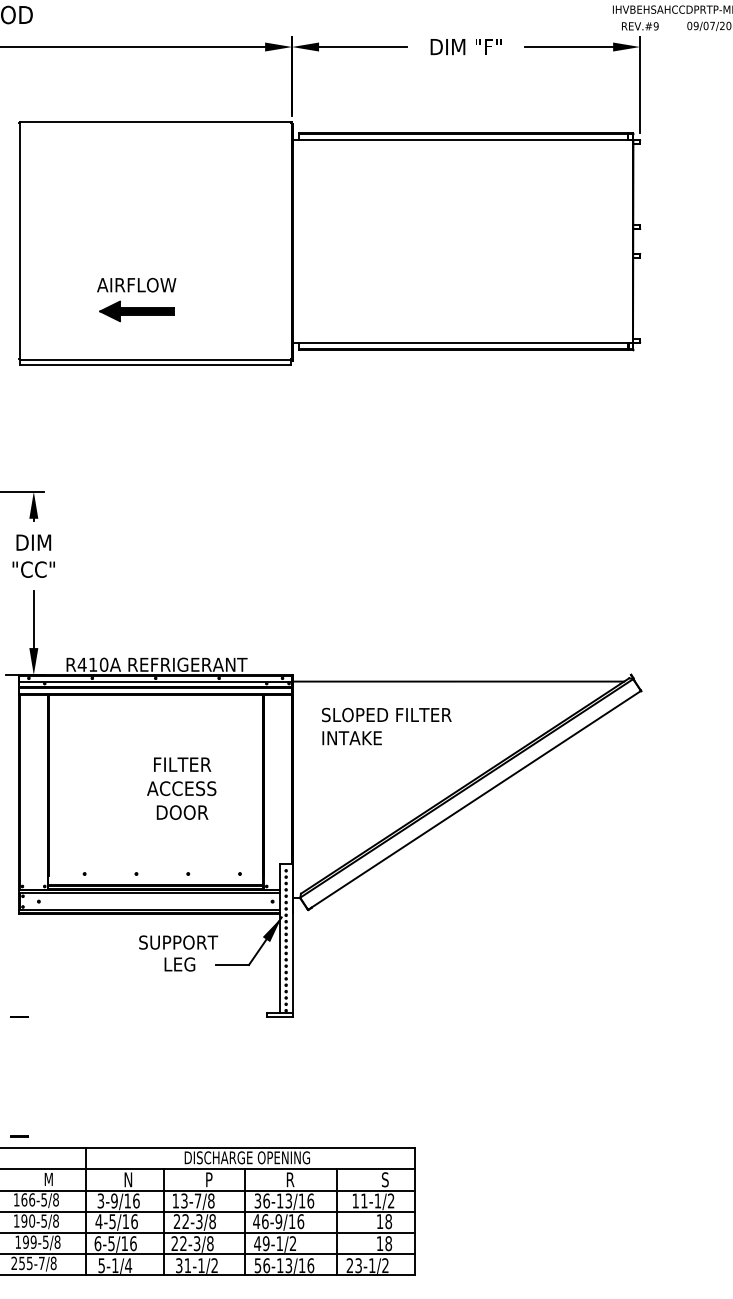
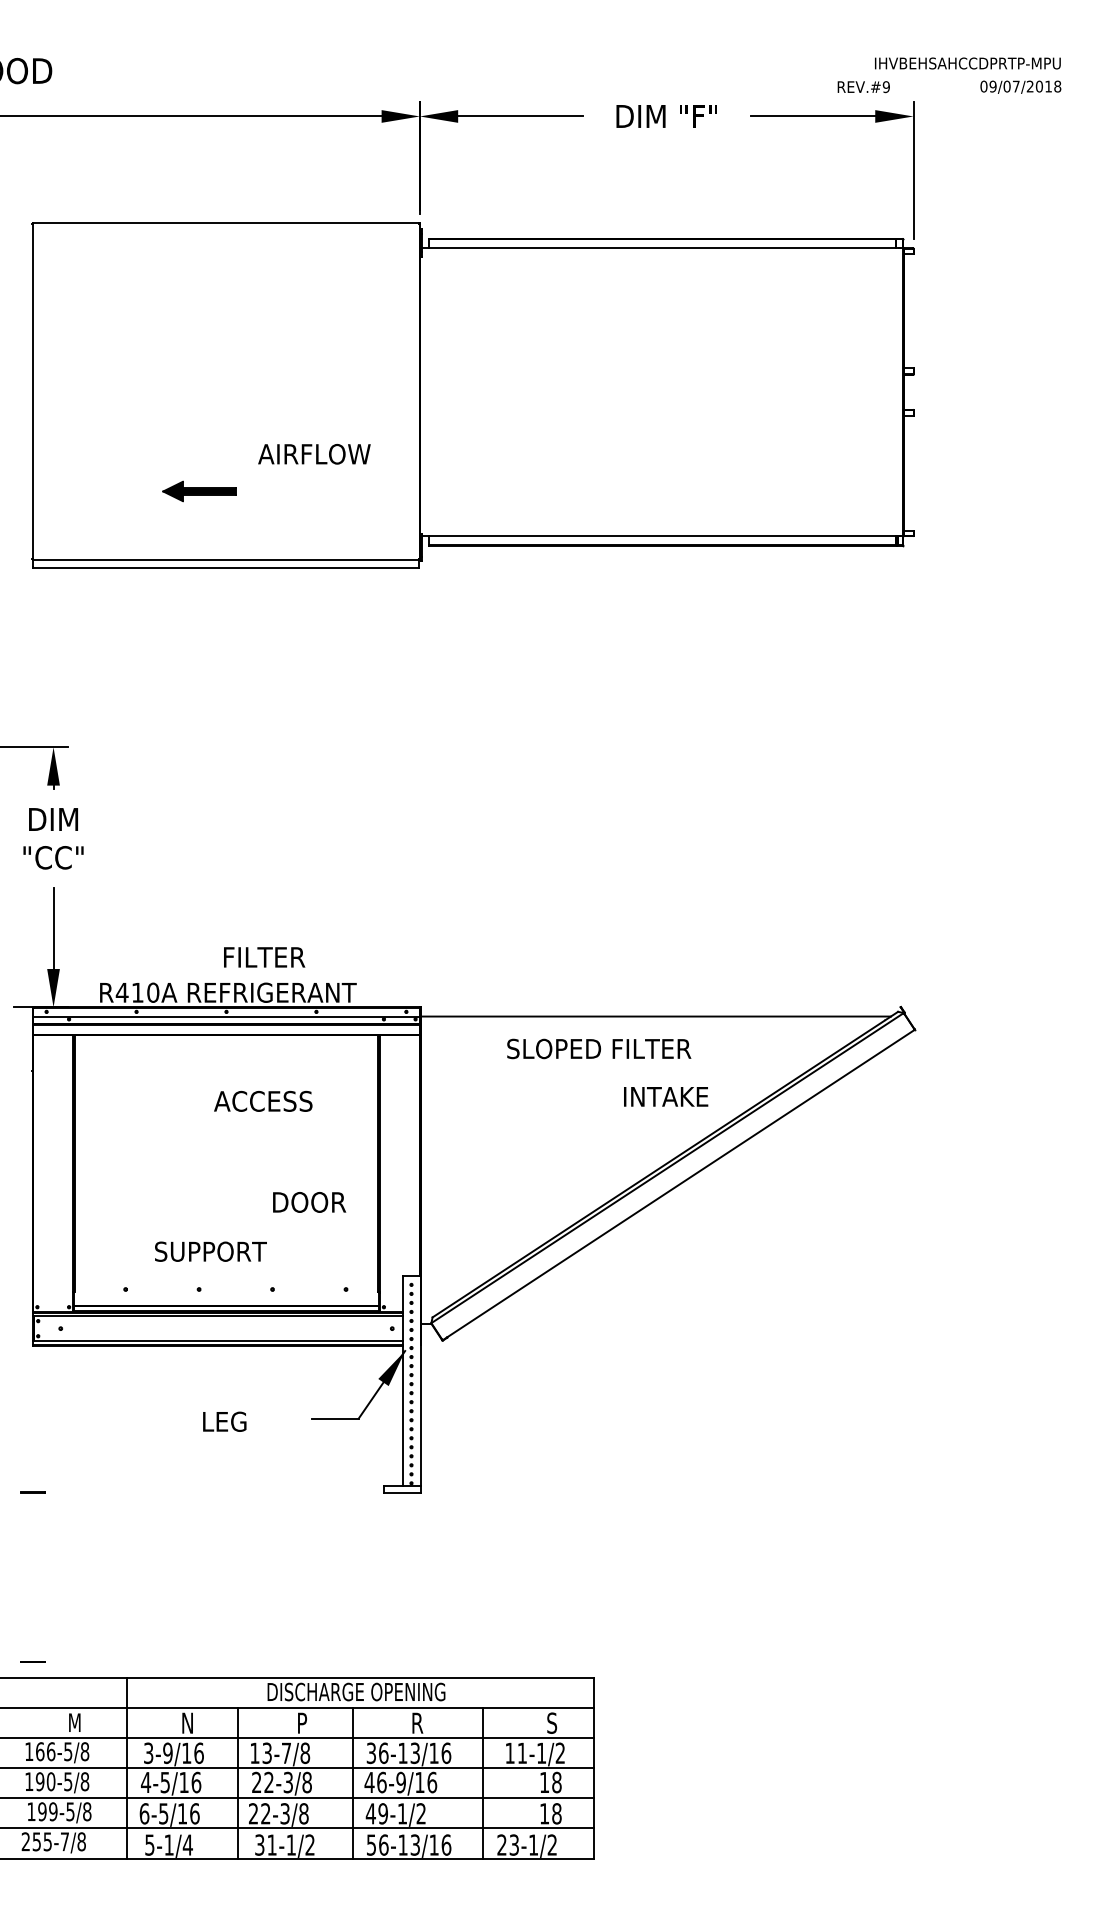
text: (640, 26) -> (863, 87), moved
text: (136, 284) -> (314, 453), moved
part: (136, 311) -> (199, 491), size x0.7
text: (386, 714) -> (599, 1048), moved
text: (352, 737) -> (666, 1096), moved
text: (182, 764) -> (264, 957), moved
text: (181, 788) -> (263, 1100), moved
text: (182, 812) -> (309, 1202), moved
text: (178, 942) -> (210, 1251), moved
text: (179, 964) -> (224, 1421), moved

